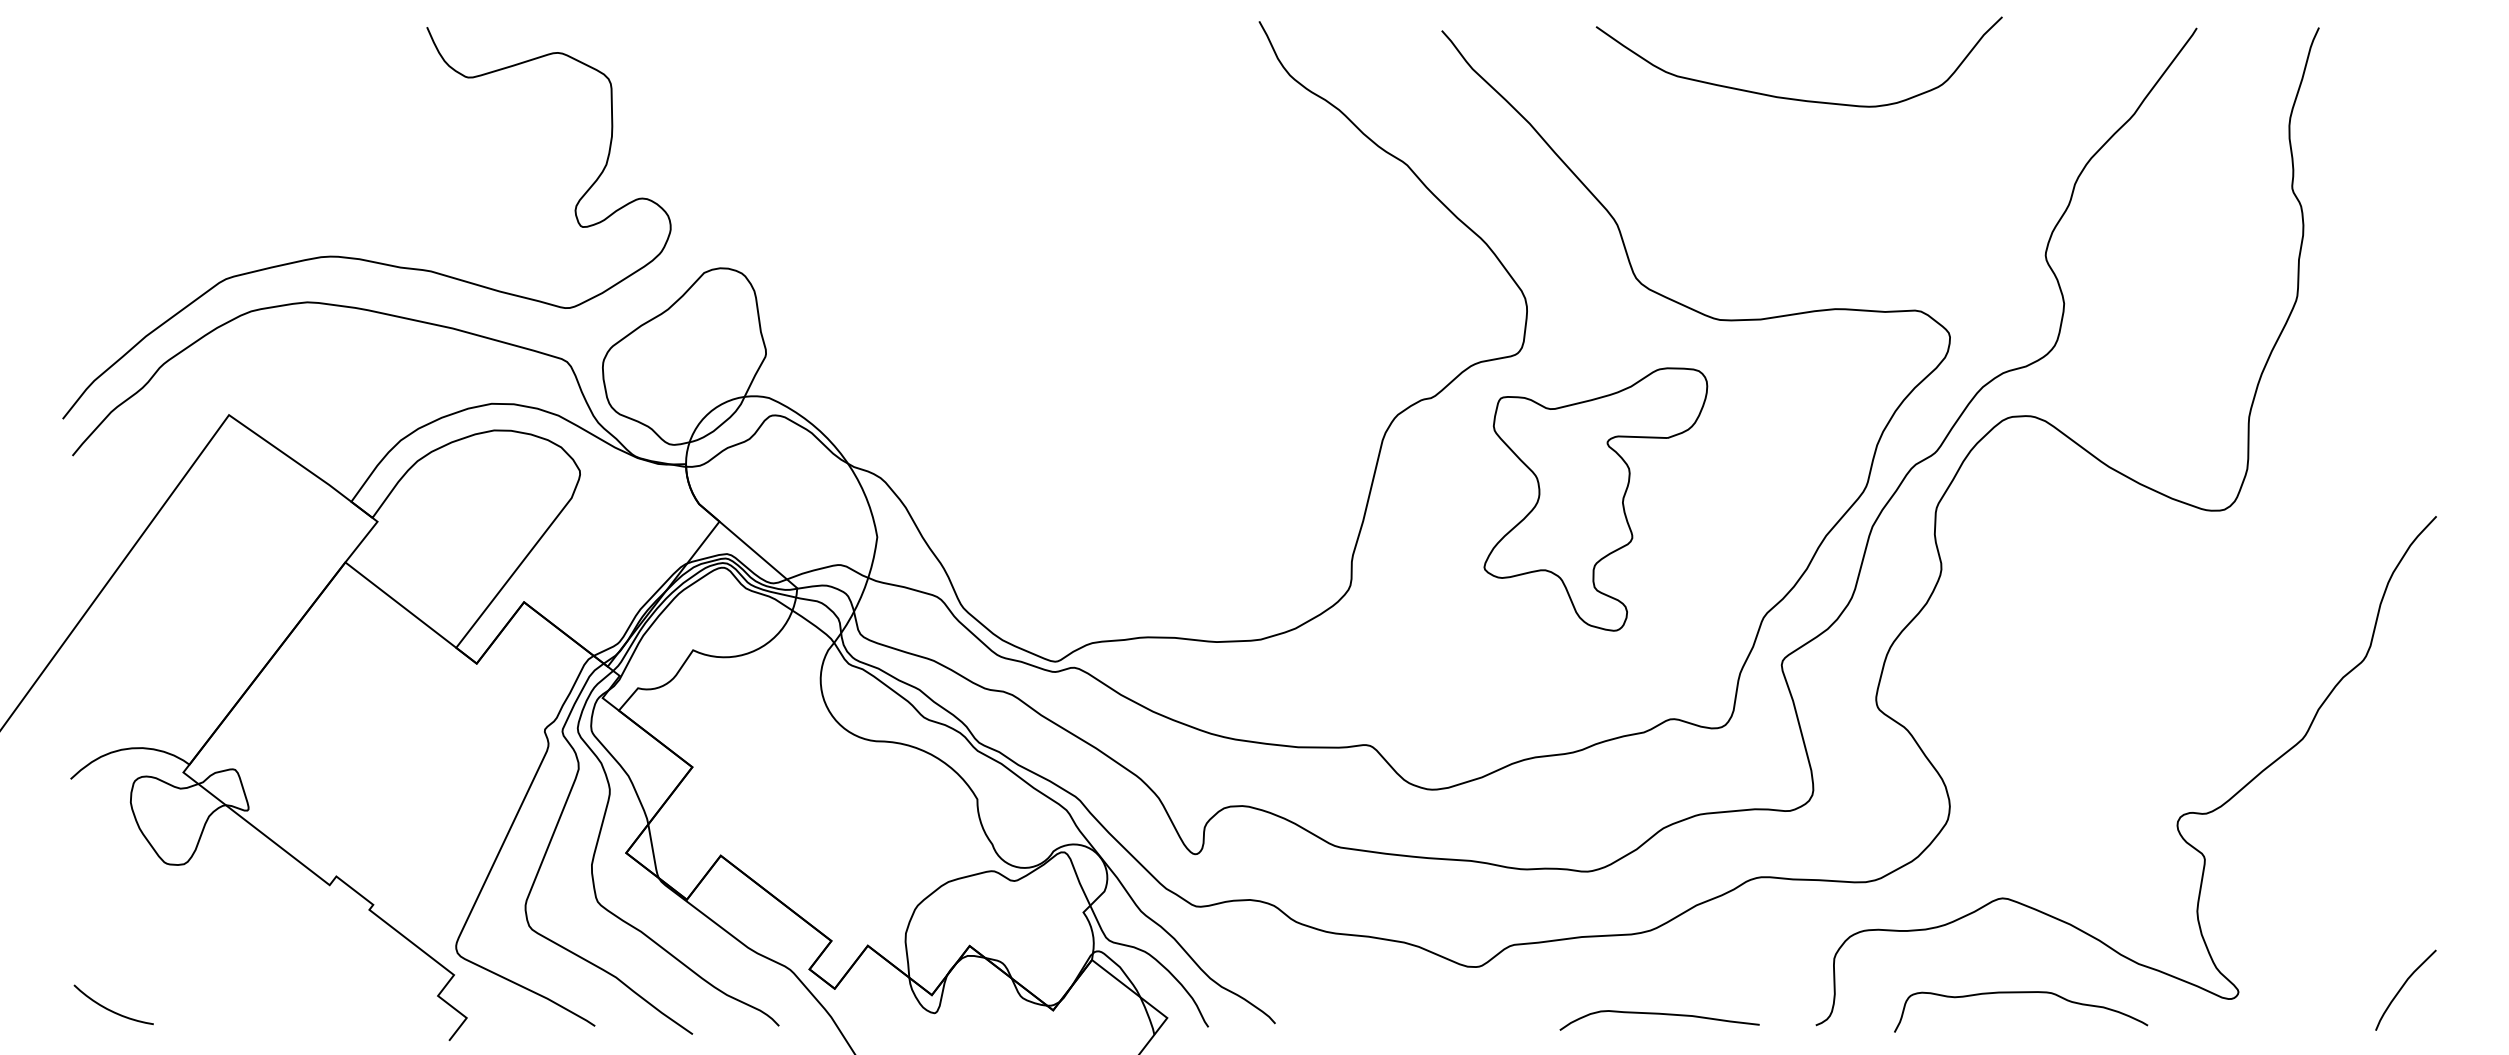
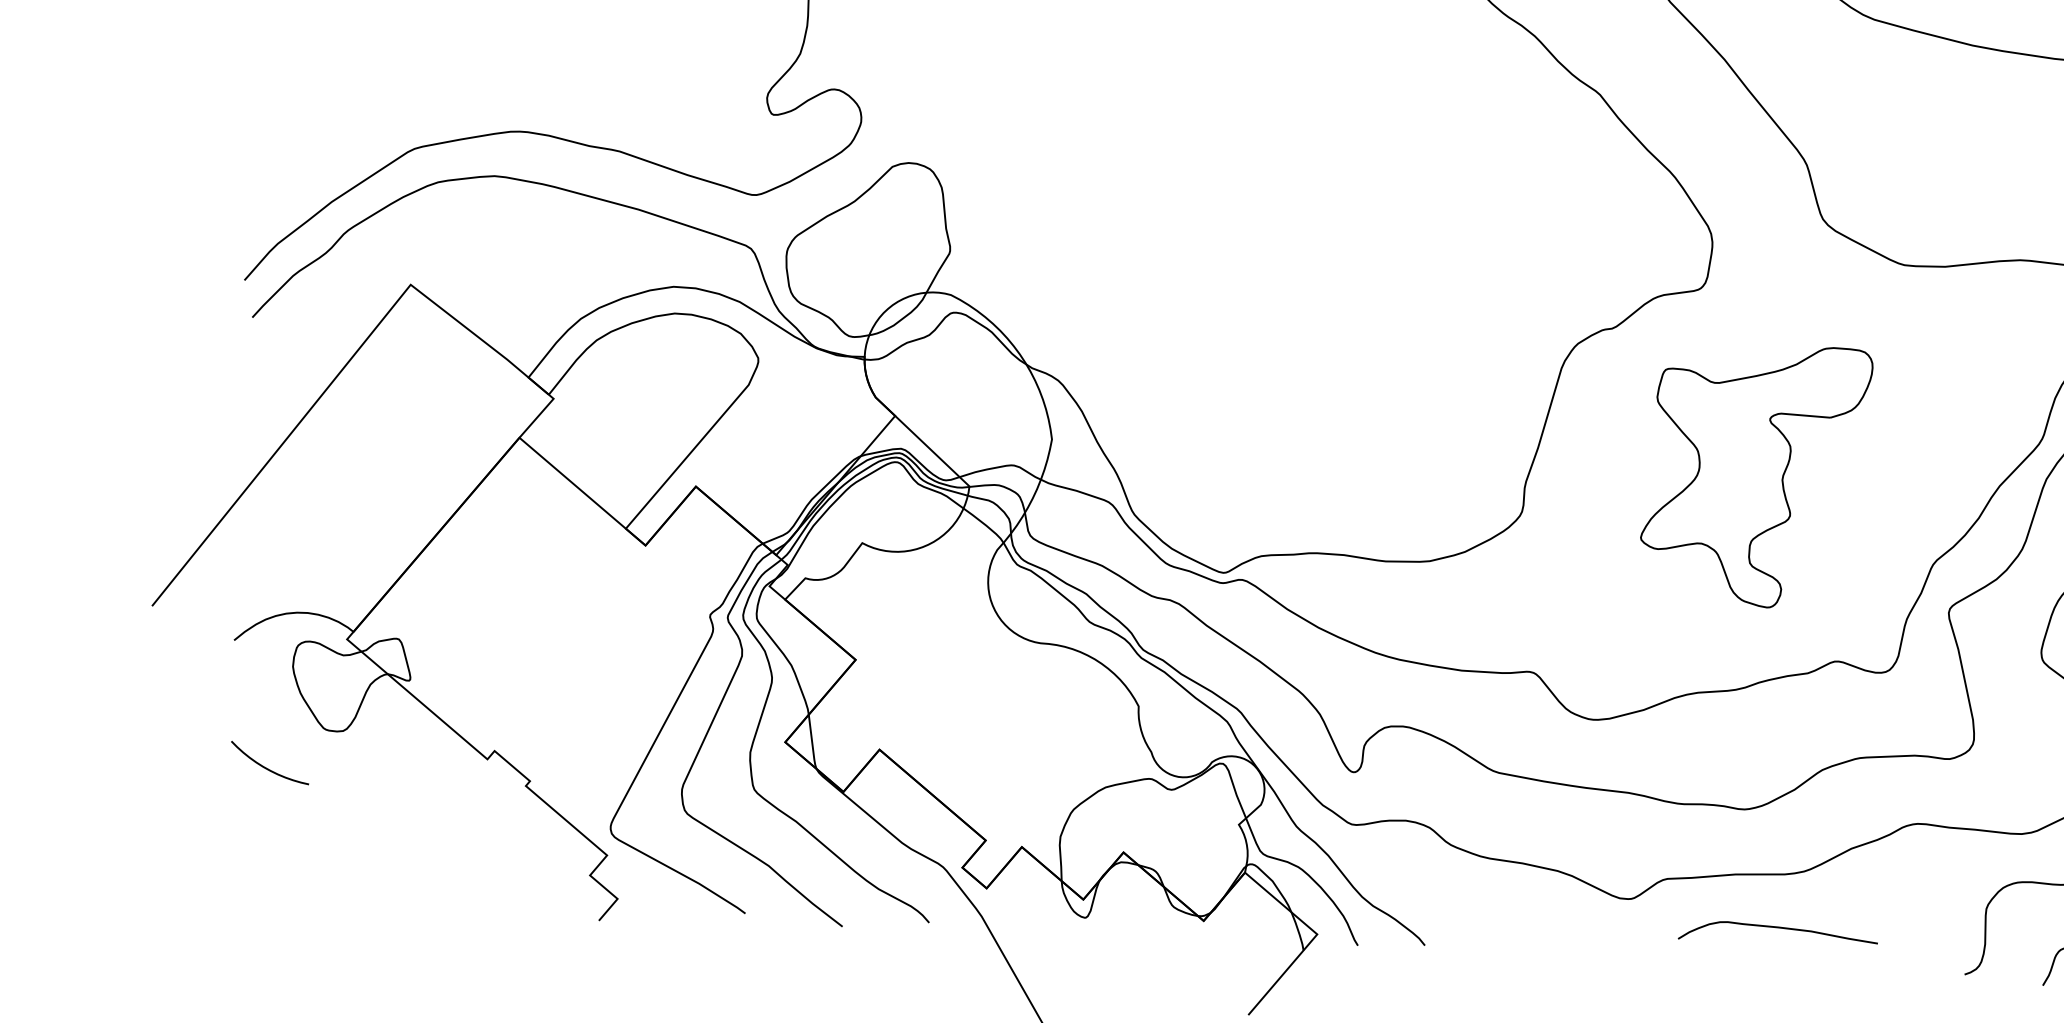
part: (1595, 499) -> (1755, 475), moved
curve: (110, 1009) -> (266, 767), moved
curve: (1659, 1014) -> (1778, 928), moved

